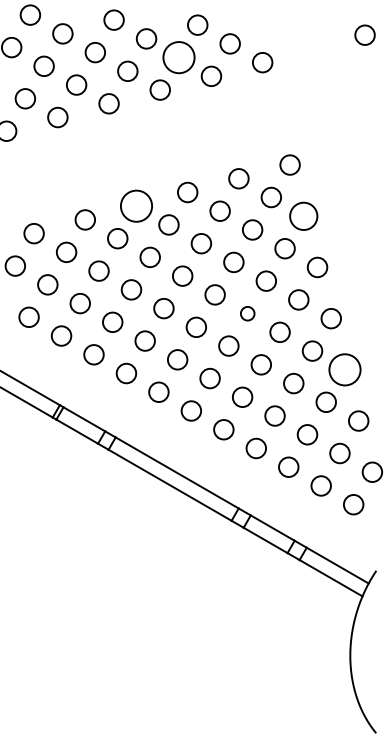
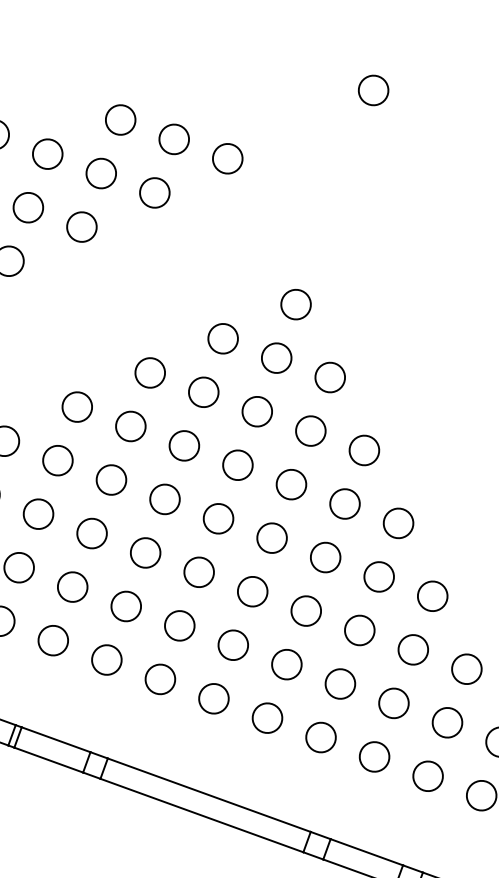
circle: (178, 57) -> (100, 173), size x0.62
circle: (136, 205) -> (77, 406), size x0.62
circle: (303, 215) -> (329, 376), size x0.71
circle: (247, 313) -> (271, 537), size x1.43
circle: (344, 369) -> (431, 595), size x0.62

